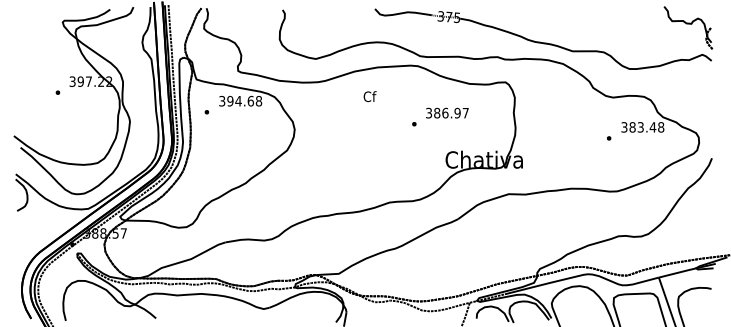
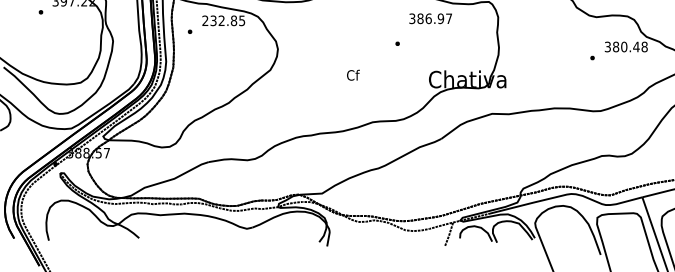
text: (369, 96) -> (352, 75), moved
text: (240, 101) -> (223, 21), 394.68 -> 232.85
text: (447, 112) -> (430, 18), moved
text: (640, 127) -> (623, 47), 383.48 -> 380.48

